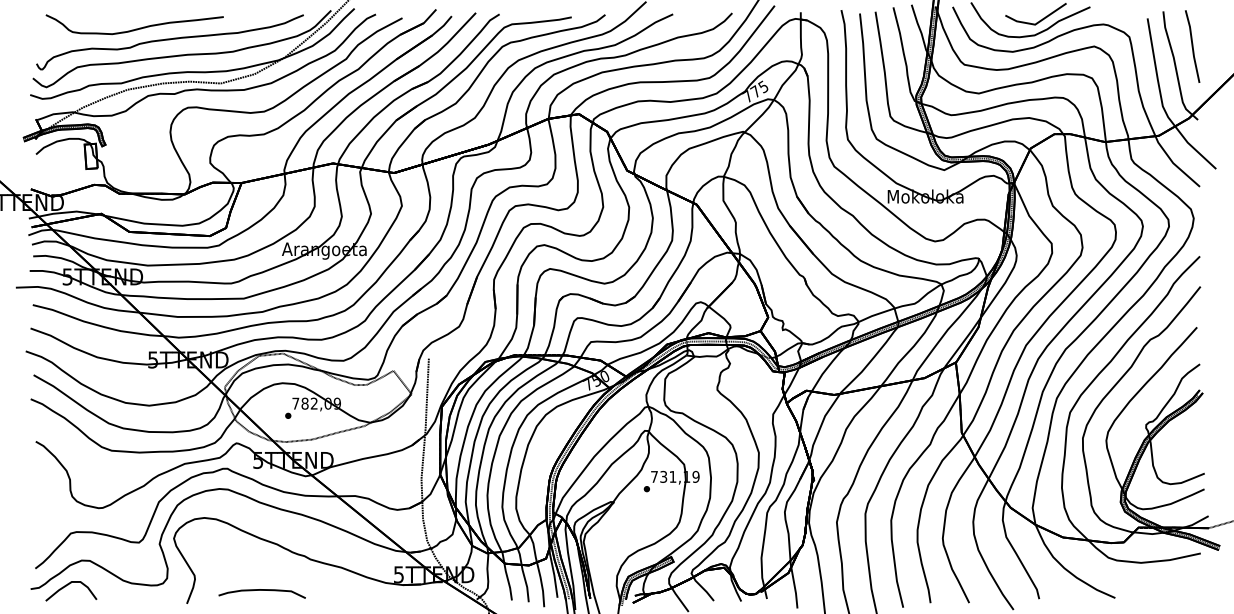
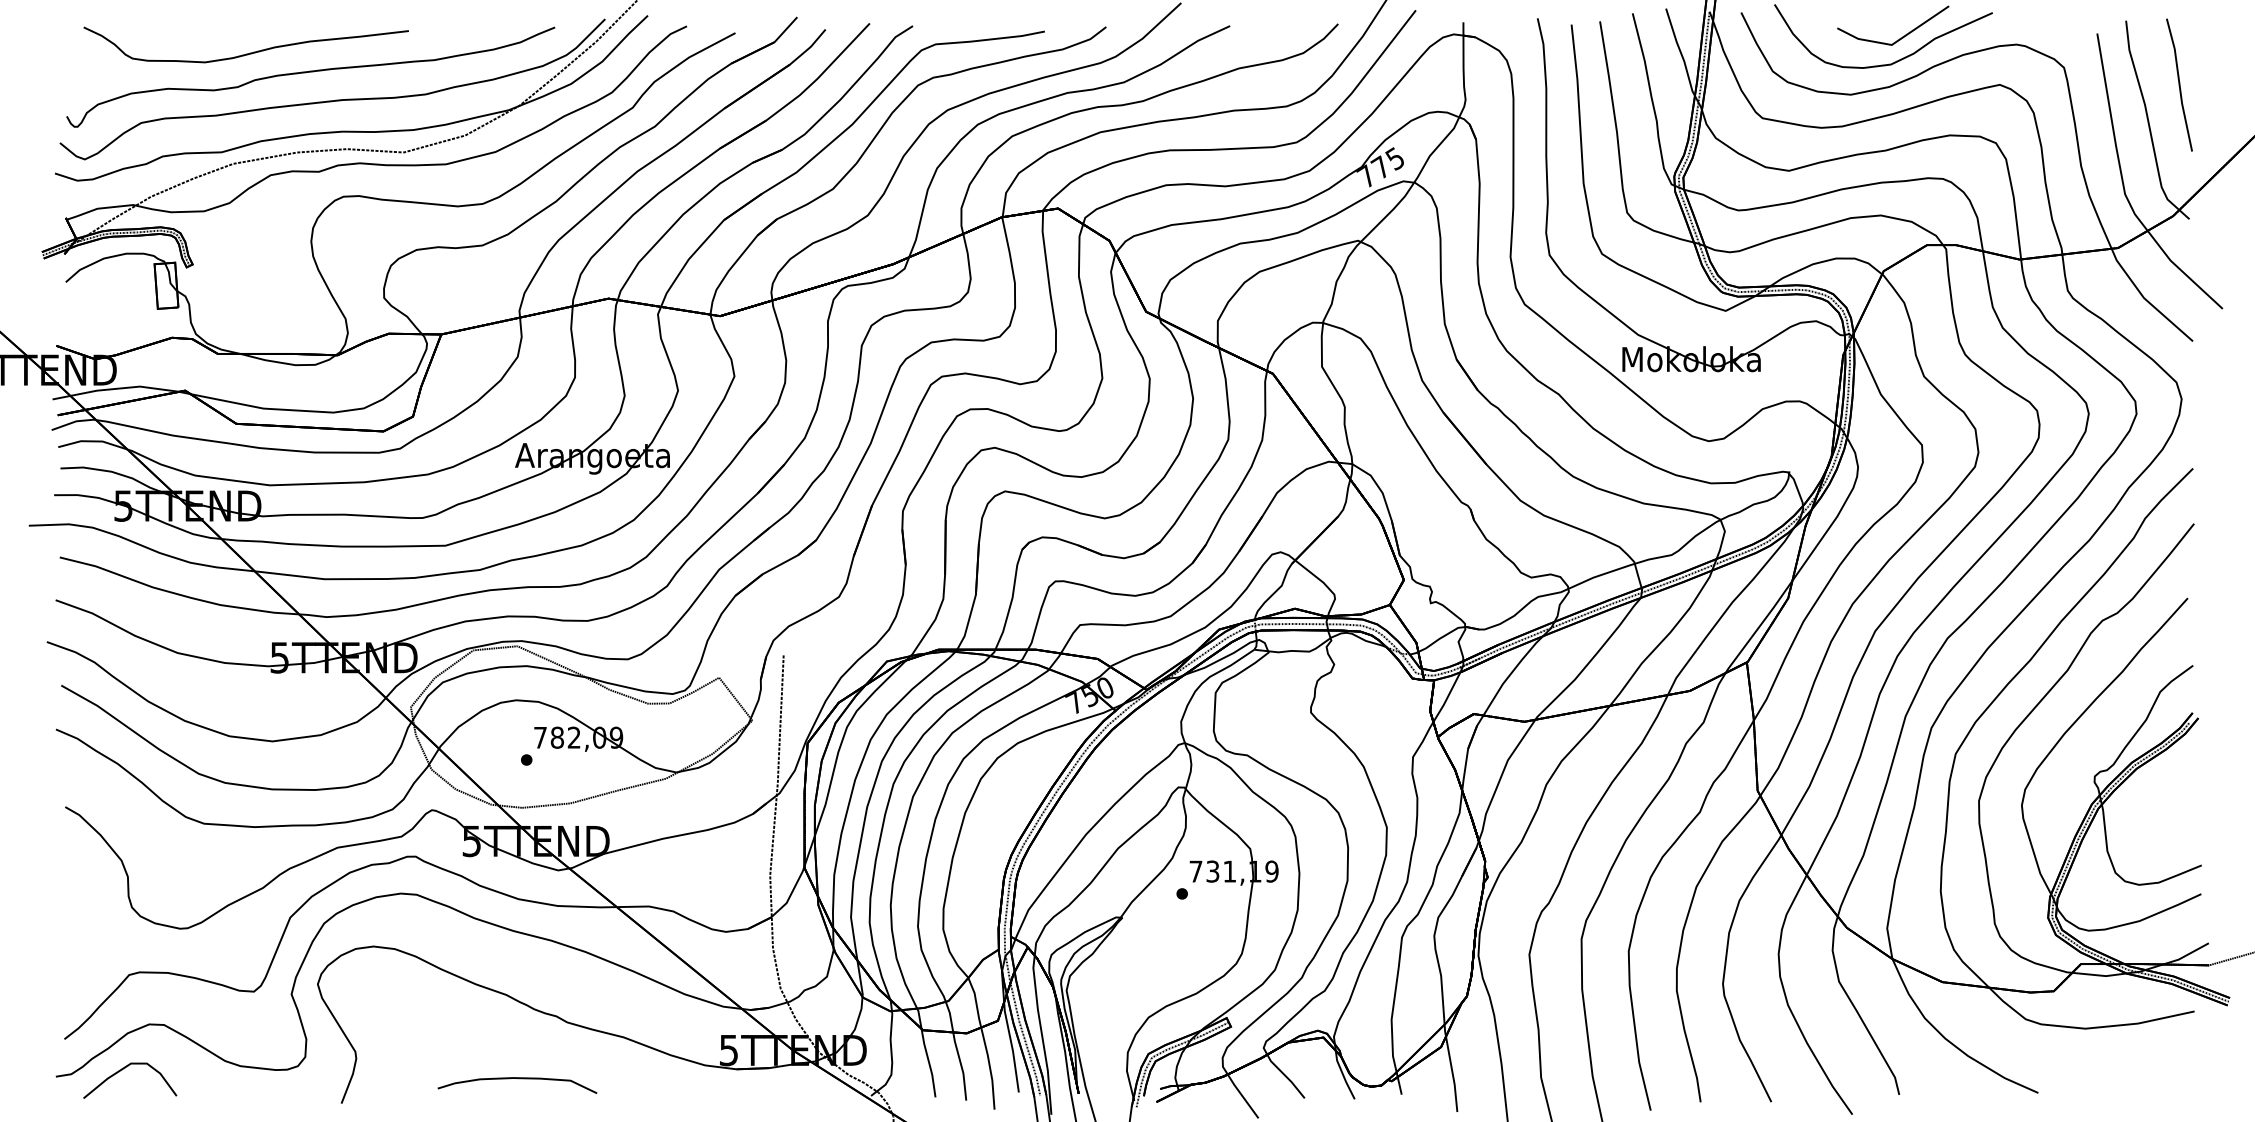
curve: (261, 590) -> (516, 1079), moved

